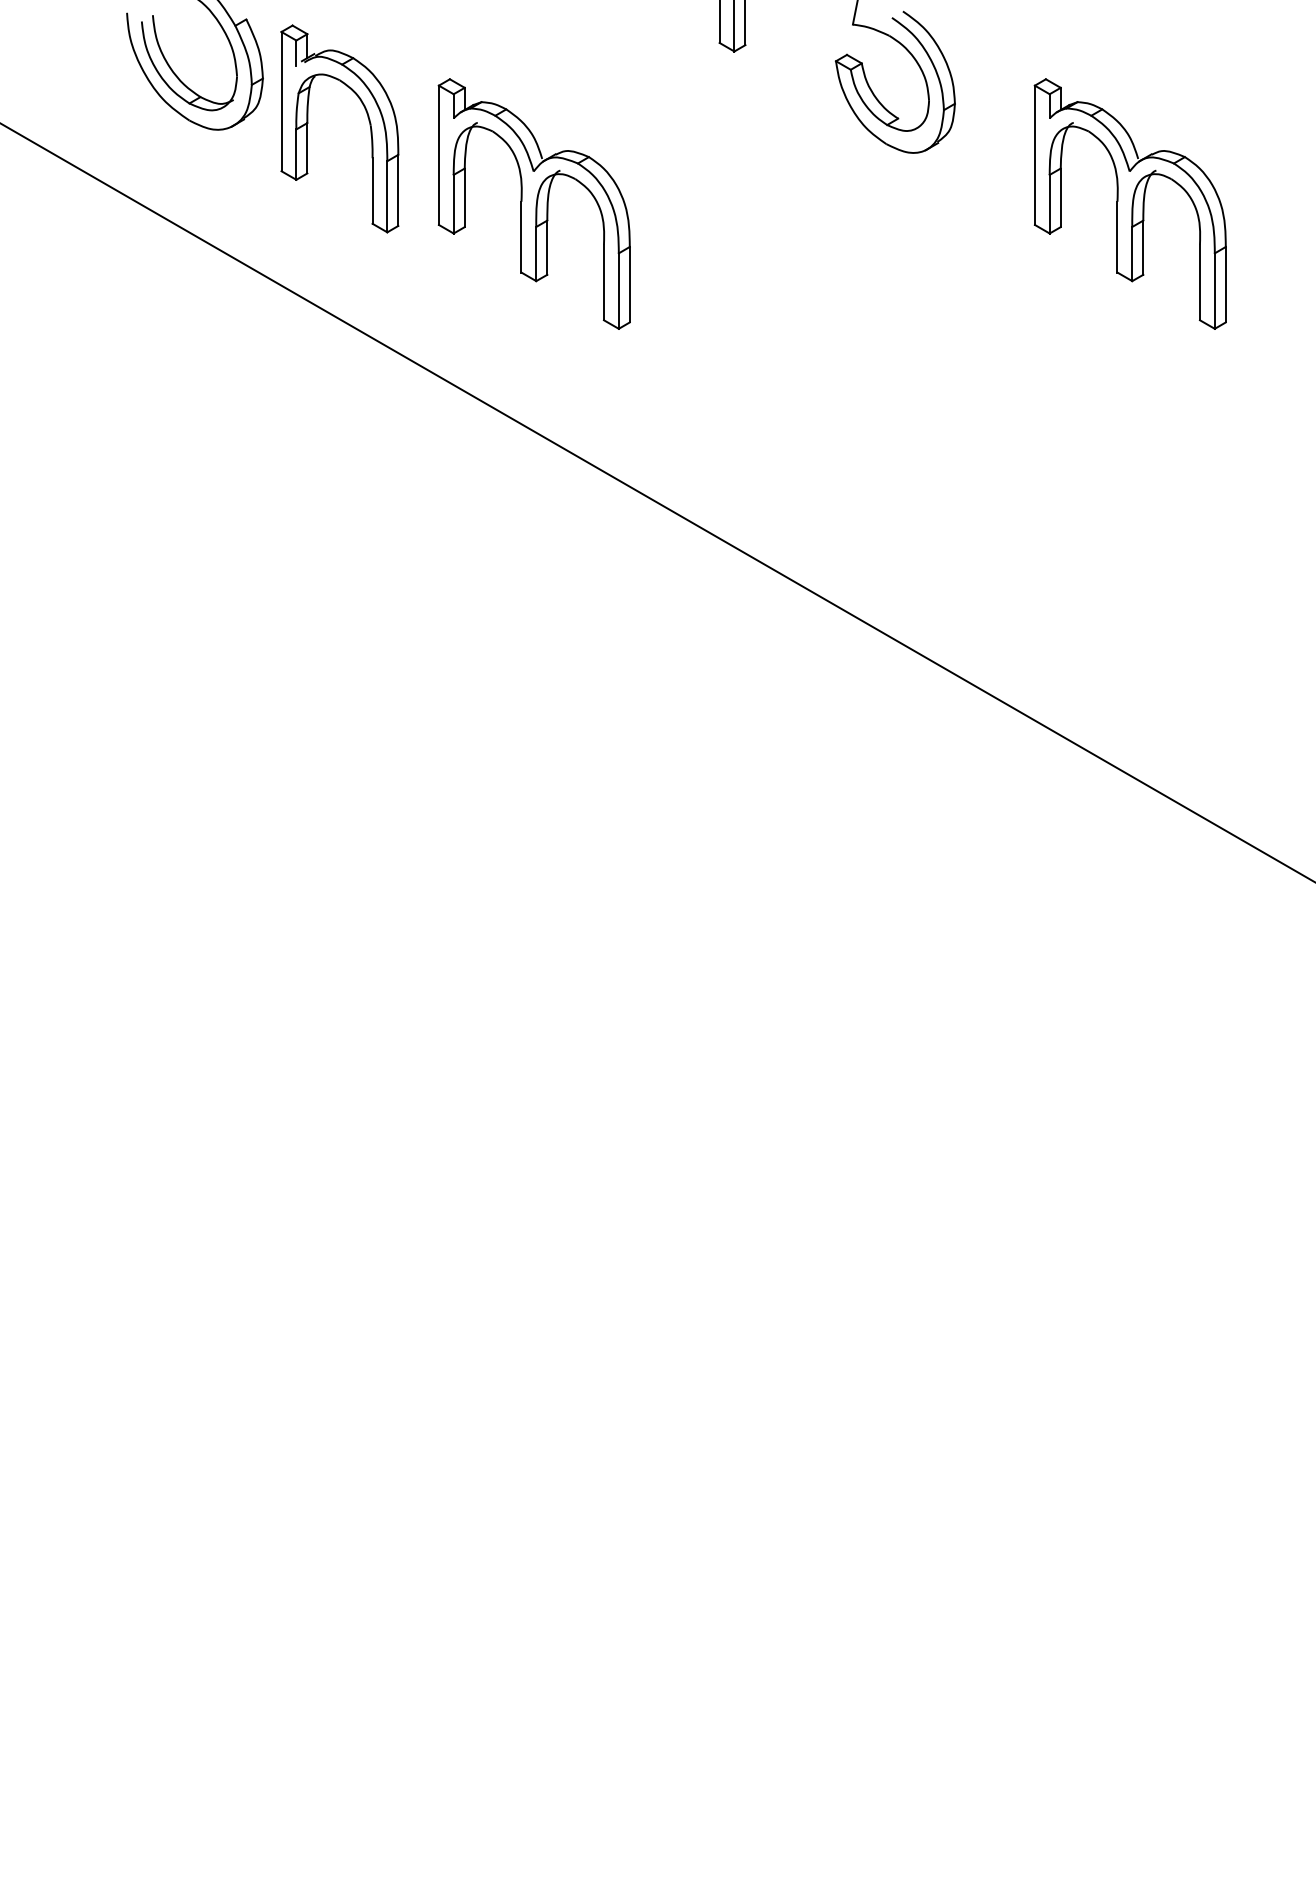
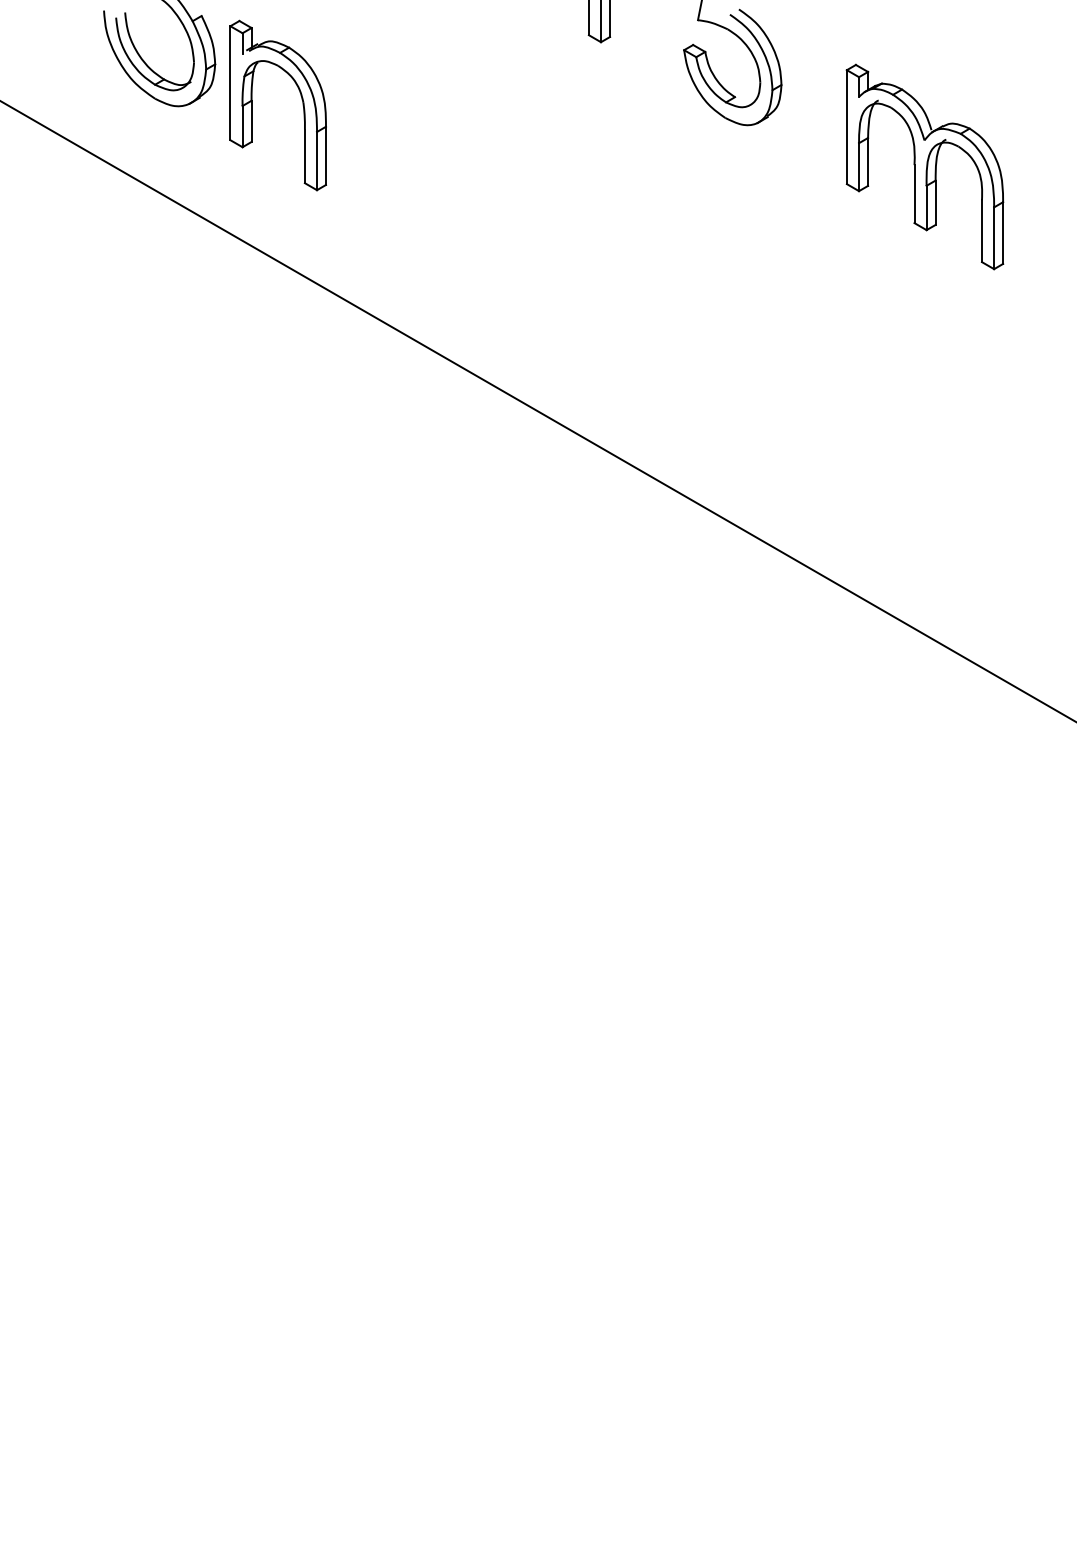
part: (533, 203) -> (436, 166), removed

